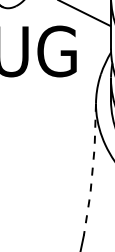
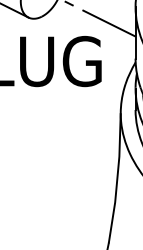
line: (92, 169) -> (117, 178), dashed -> solid

